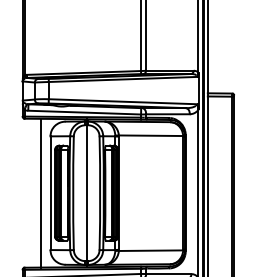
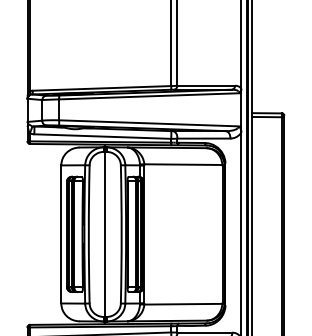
line: (40, 192) -> (49, 233), removed

